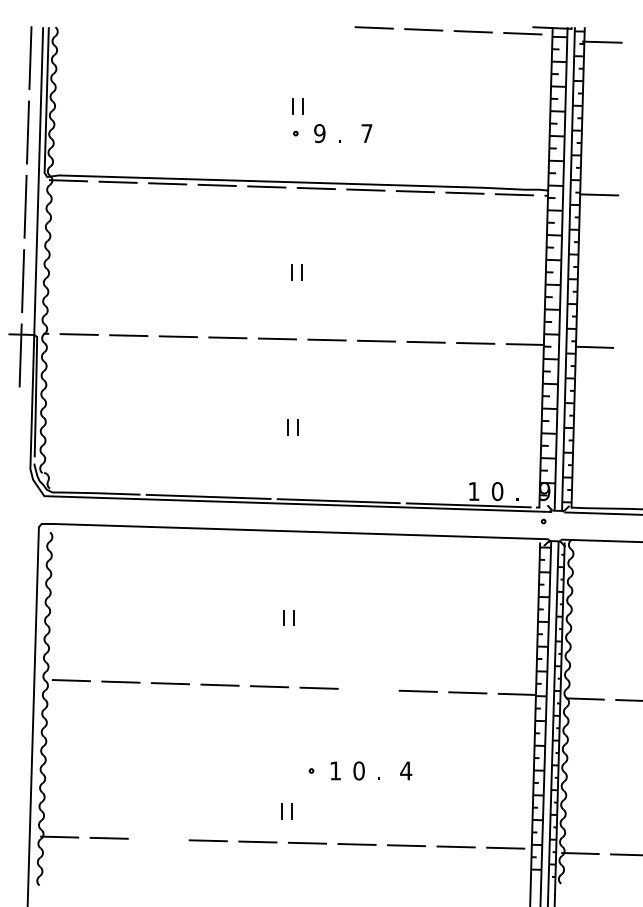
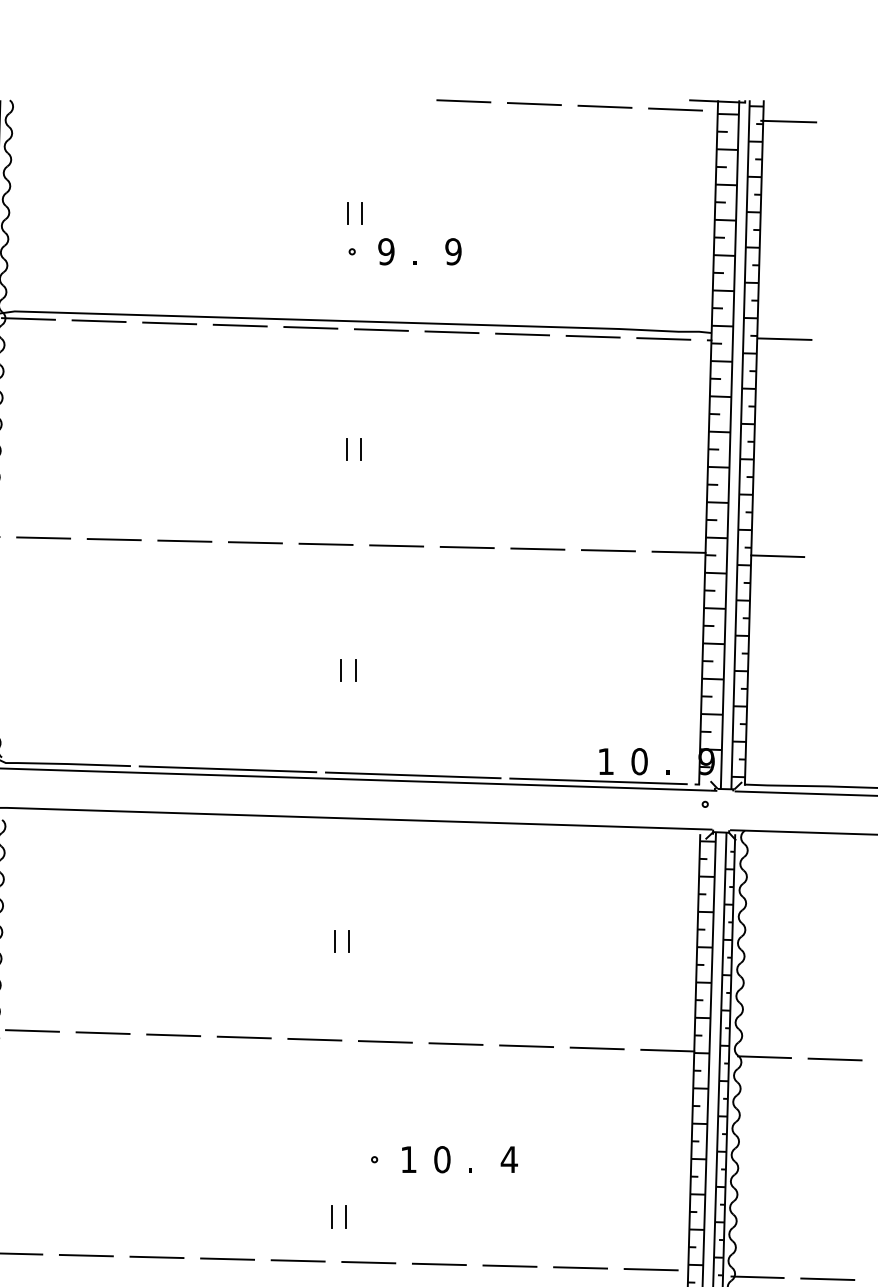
text: (366, 133) -> (452, 251), 7 -> 9
line: (368, 689) -> (455, 1043), added
line: (158, 839) -> (156, 1257), added

